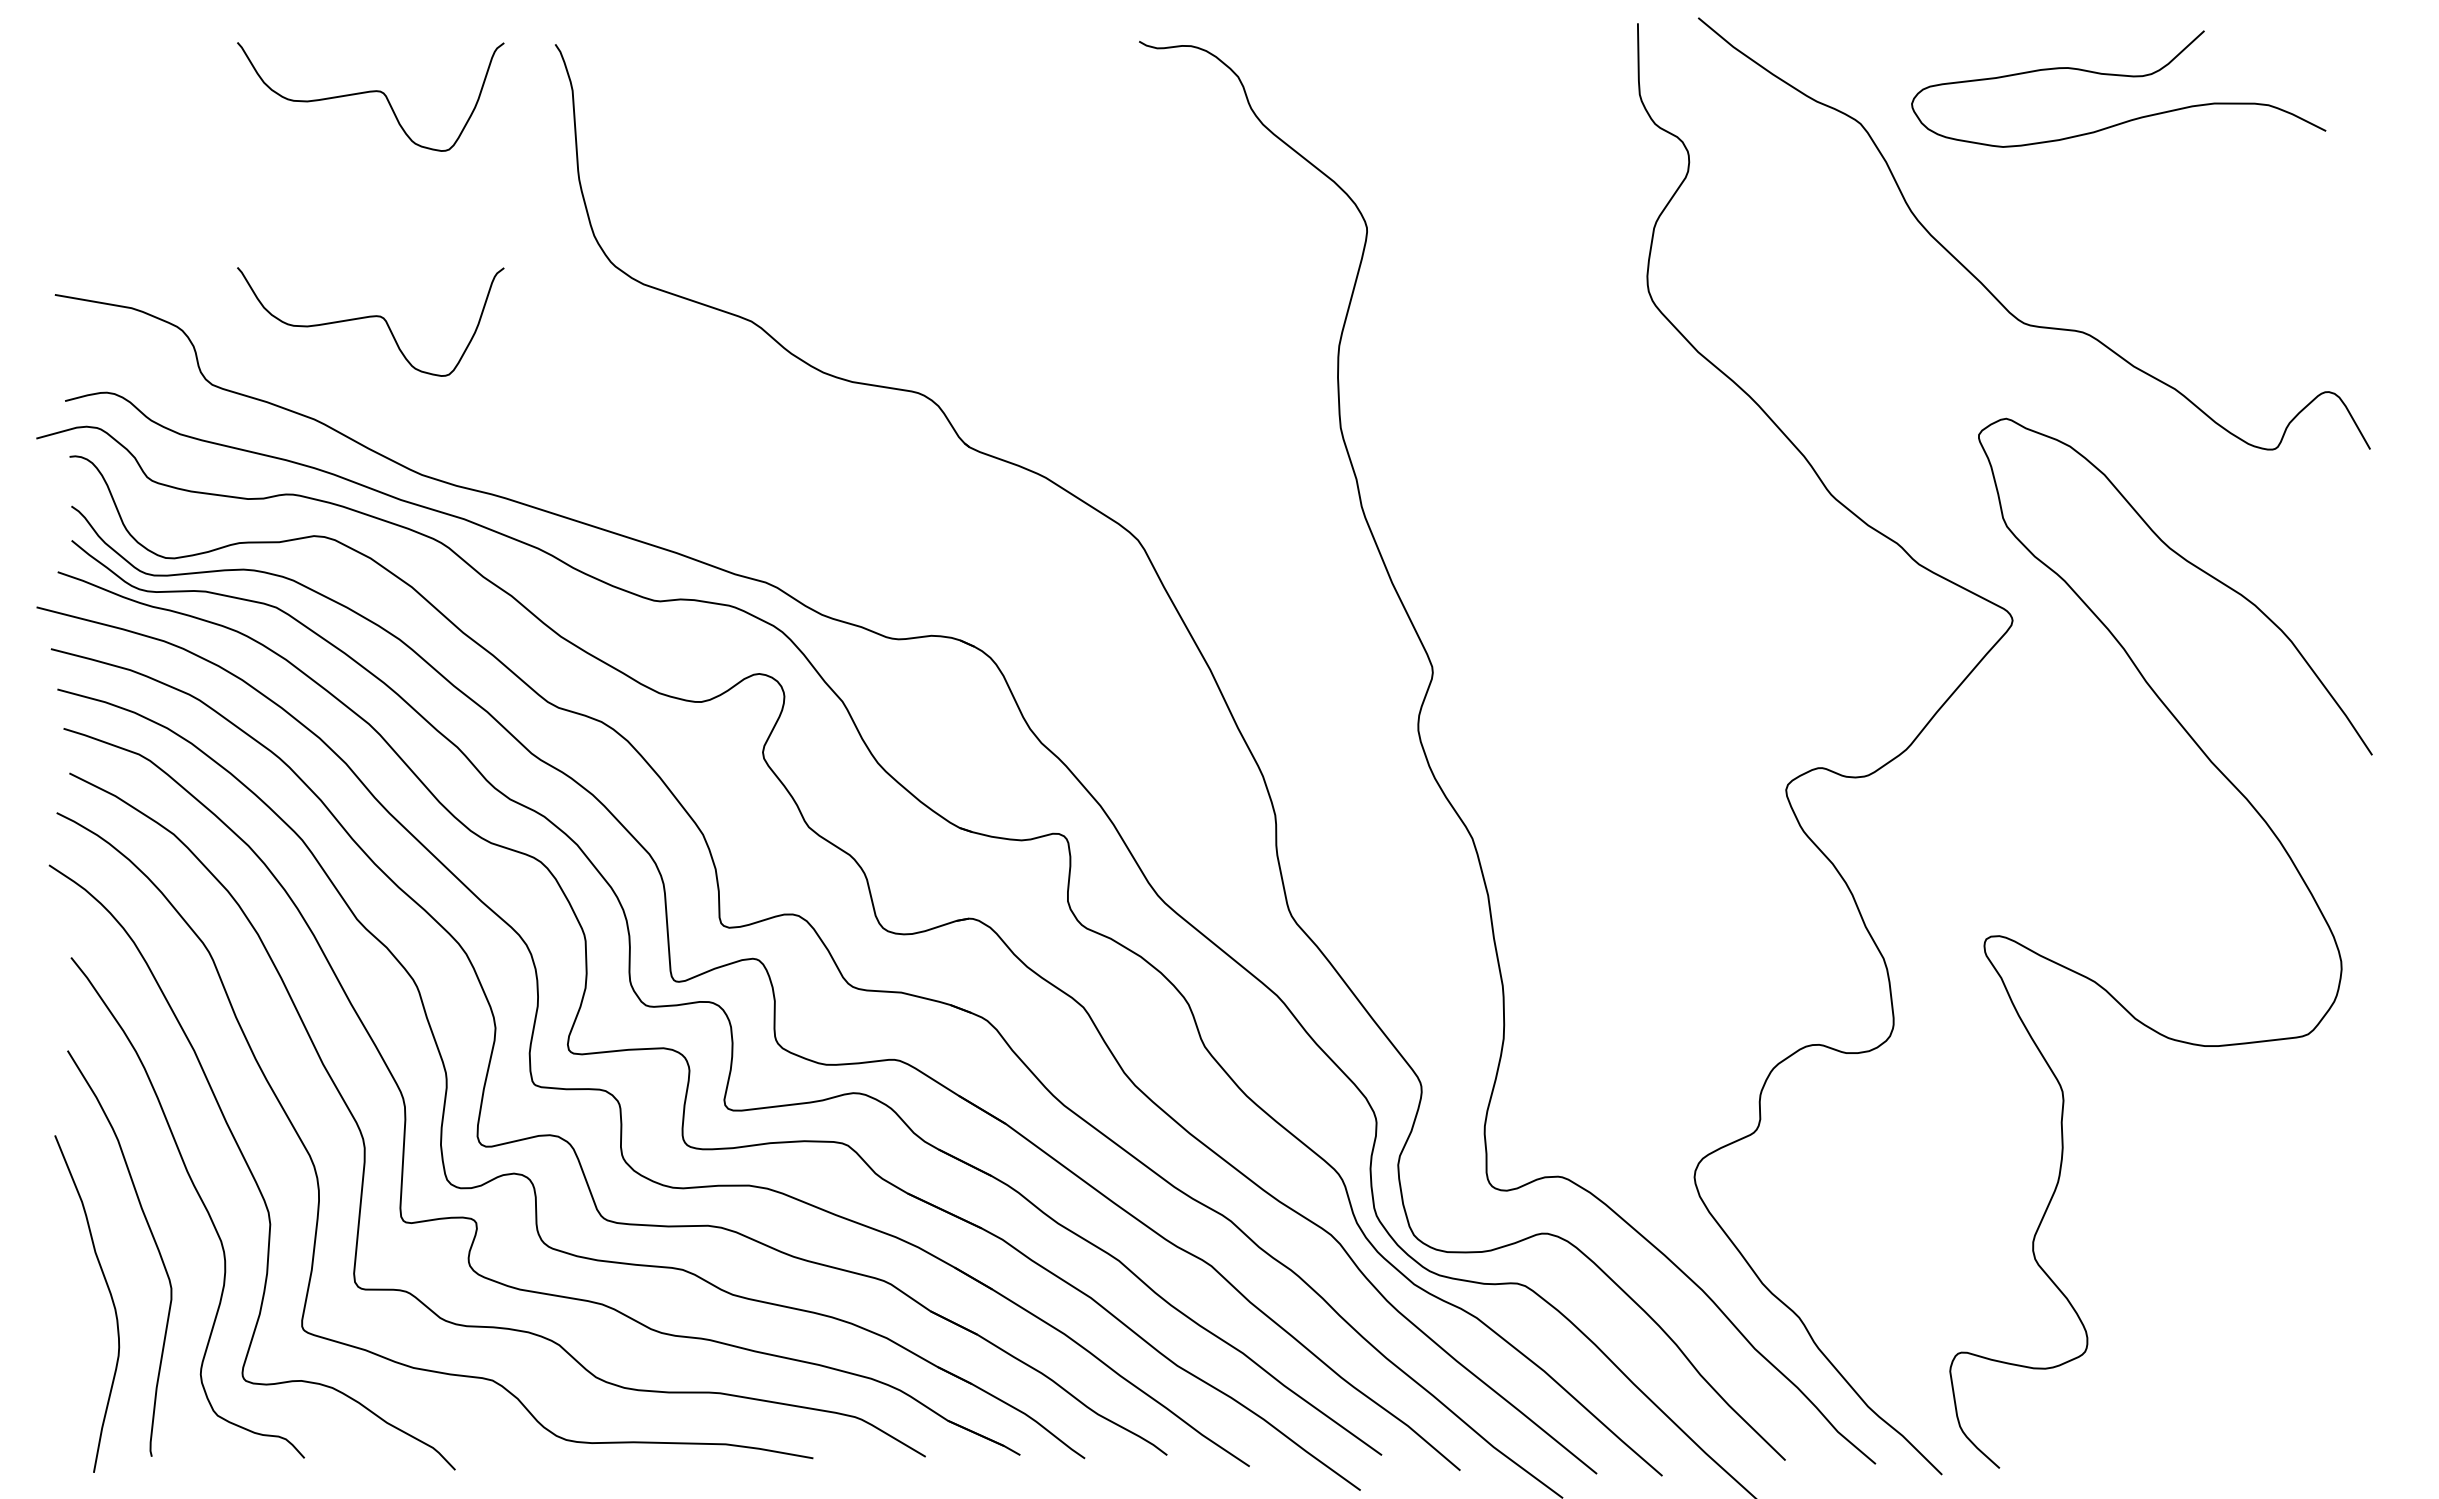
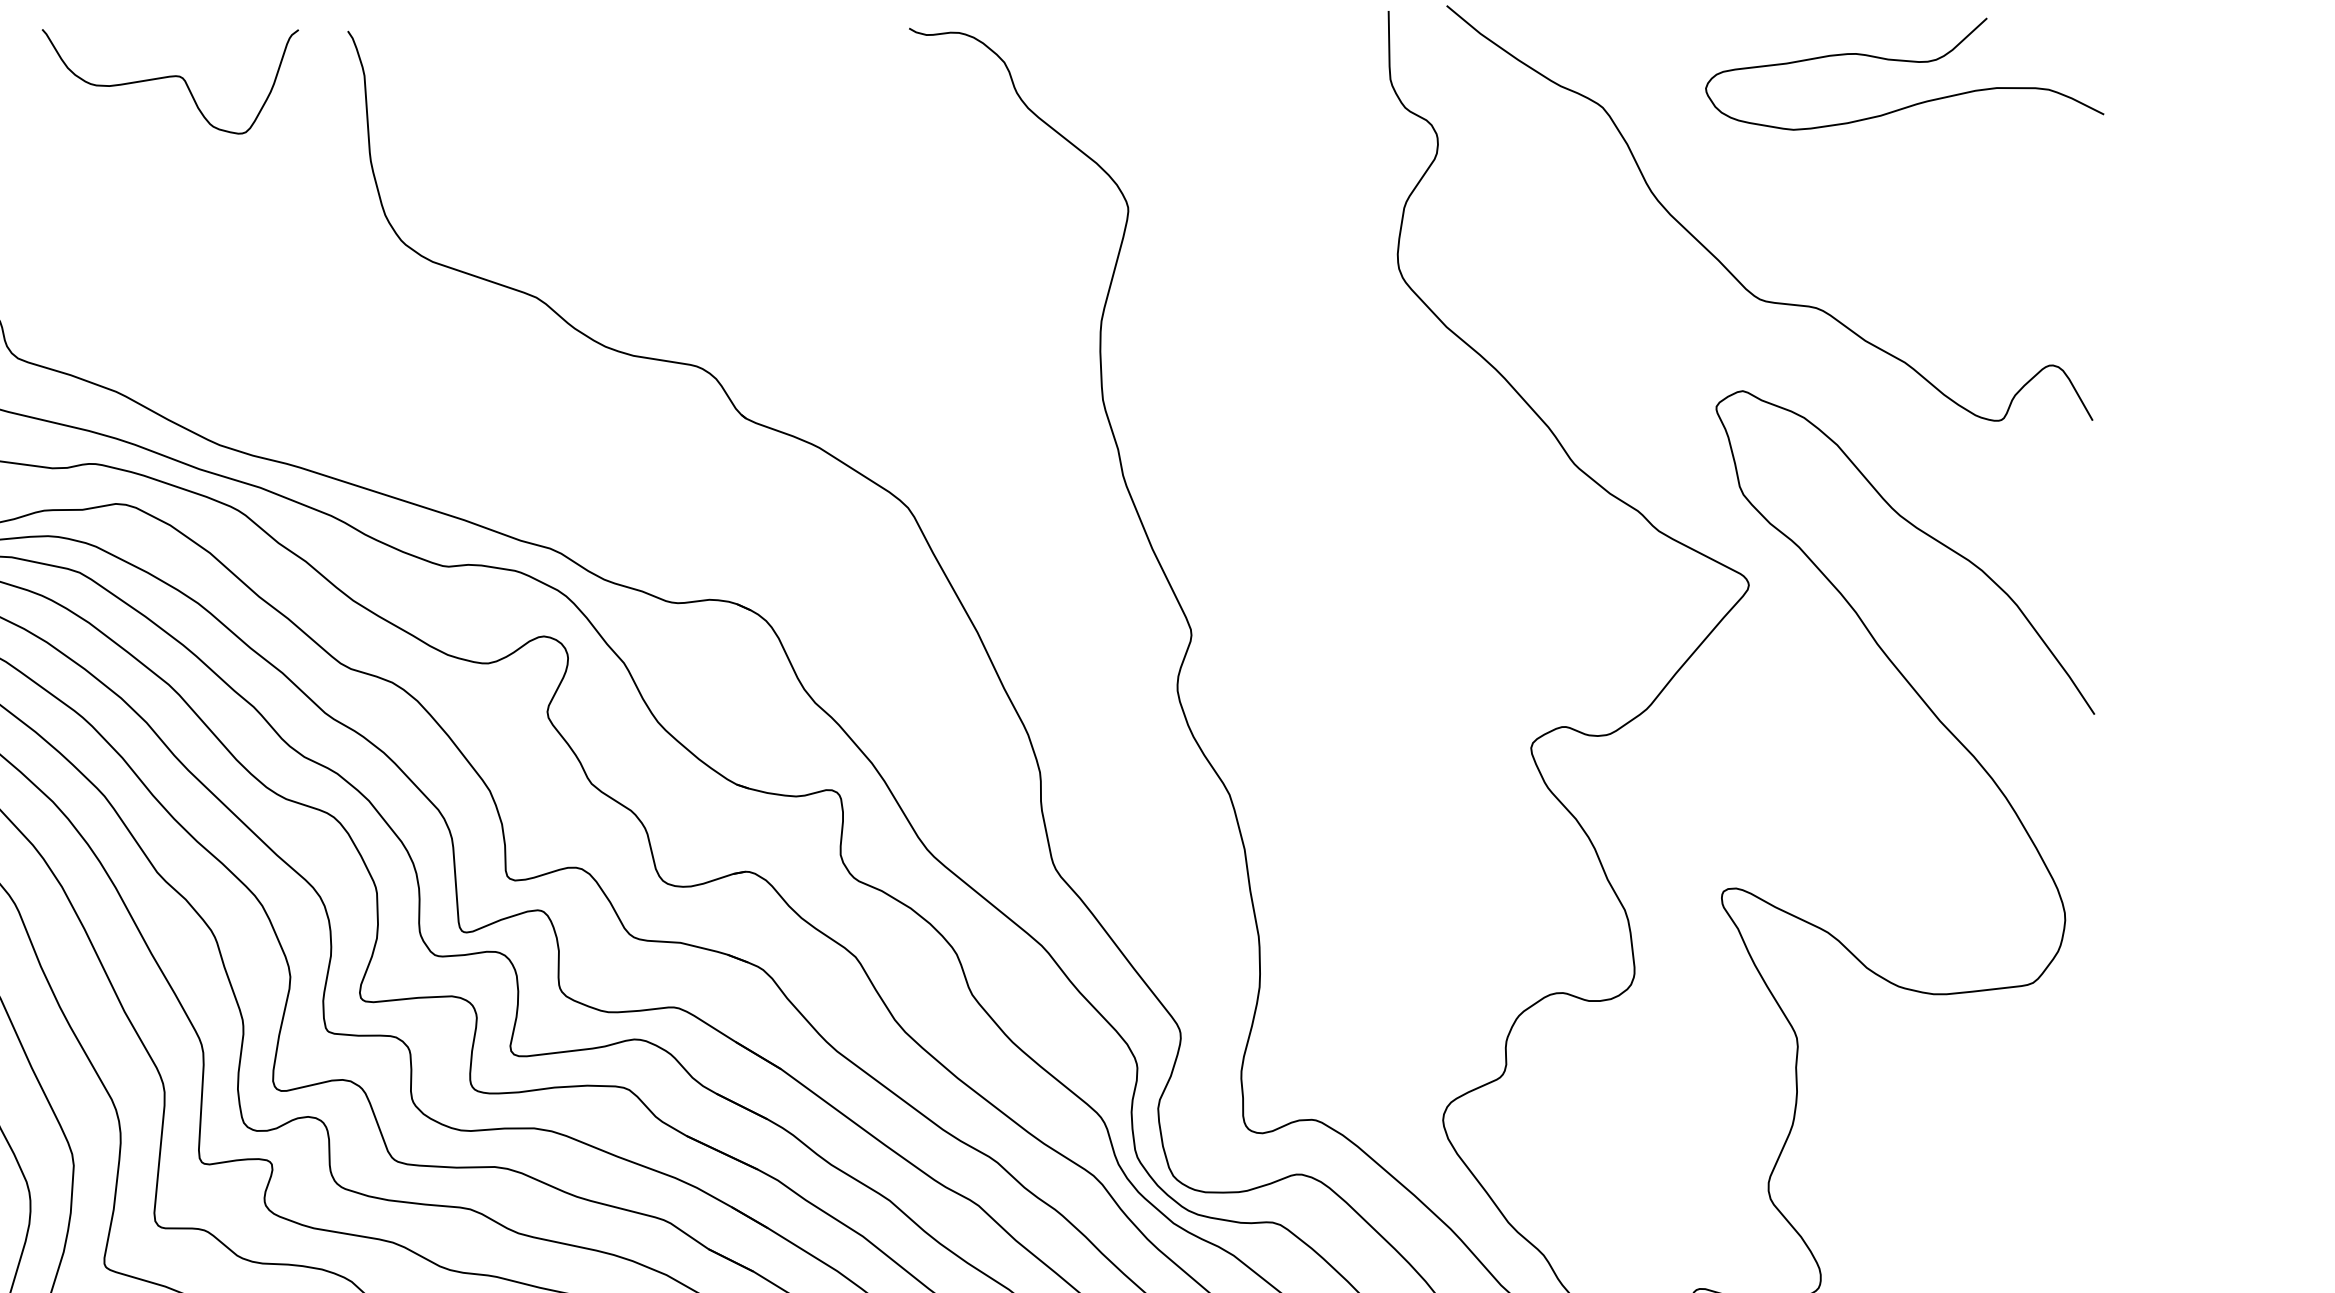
curve: (2118, 76) -> (1904, 62), moved
curve: (370, 317) -> (170, 293), removed

